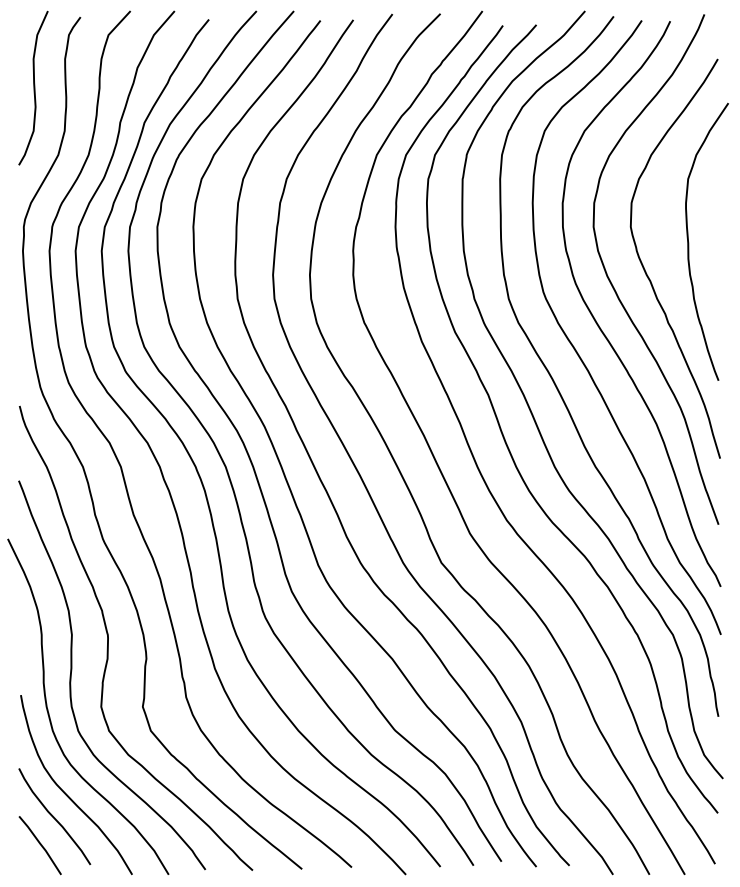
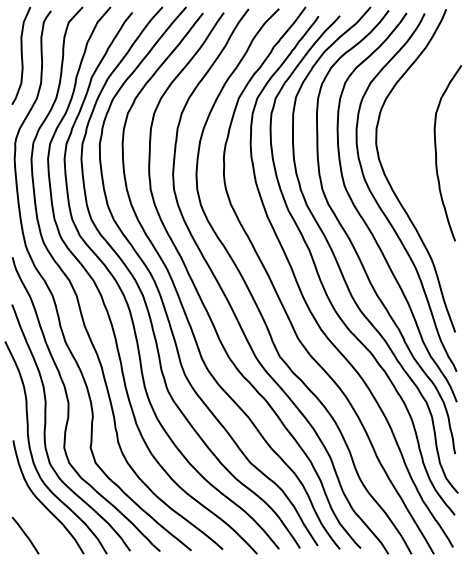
curve: (646, 269) -> (409, 170), removed
curve: (54, 816) -> (34, 517), removed

